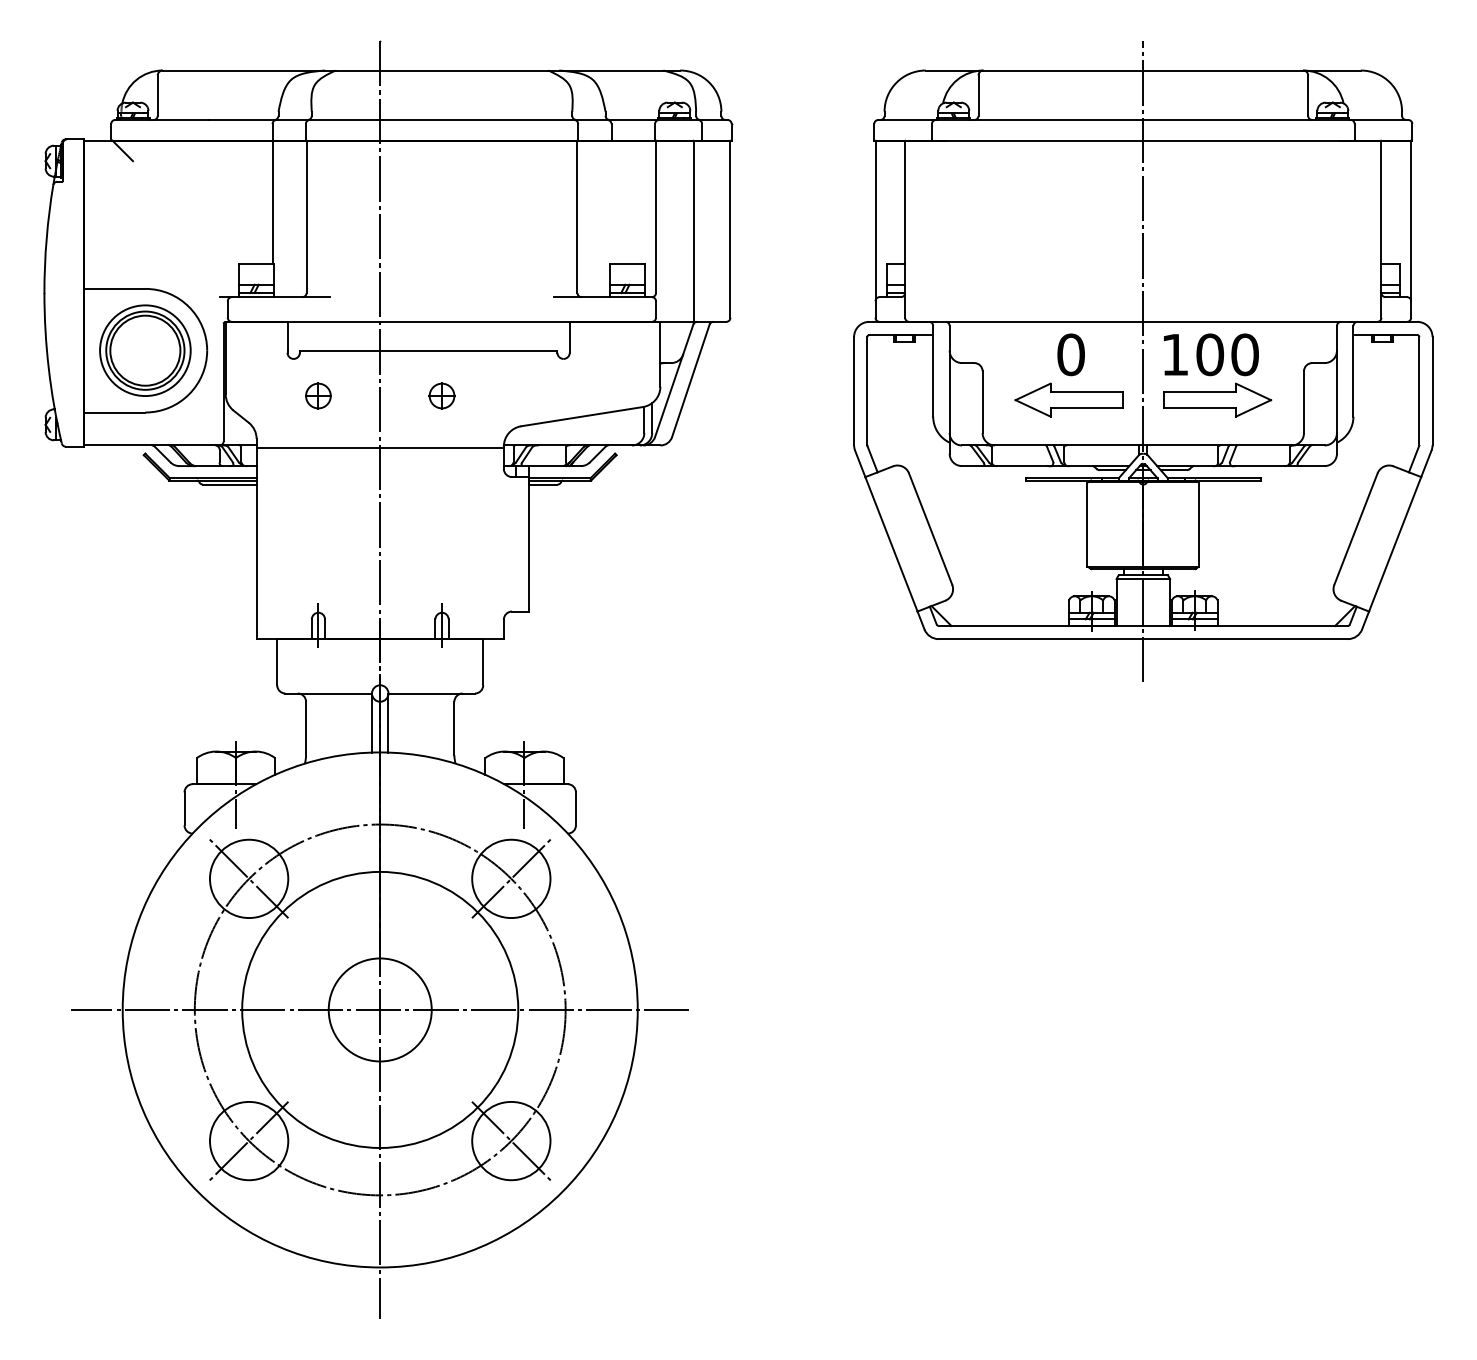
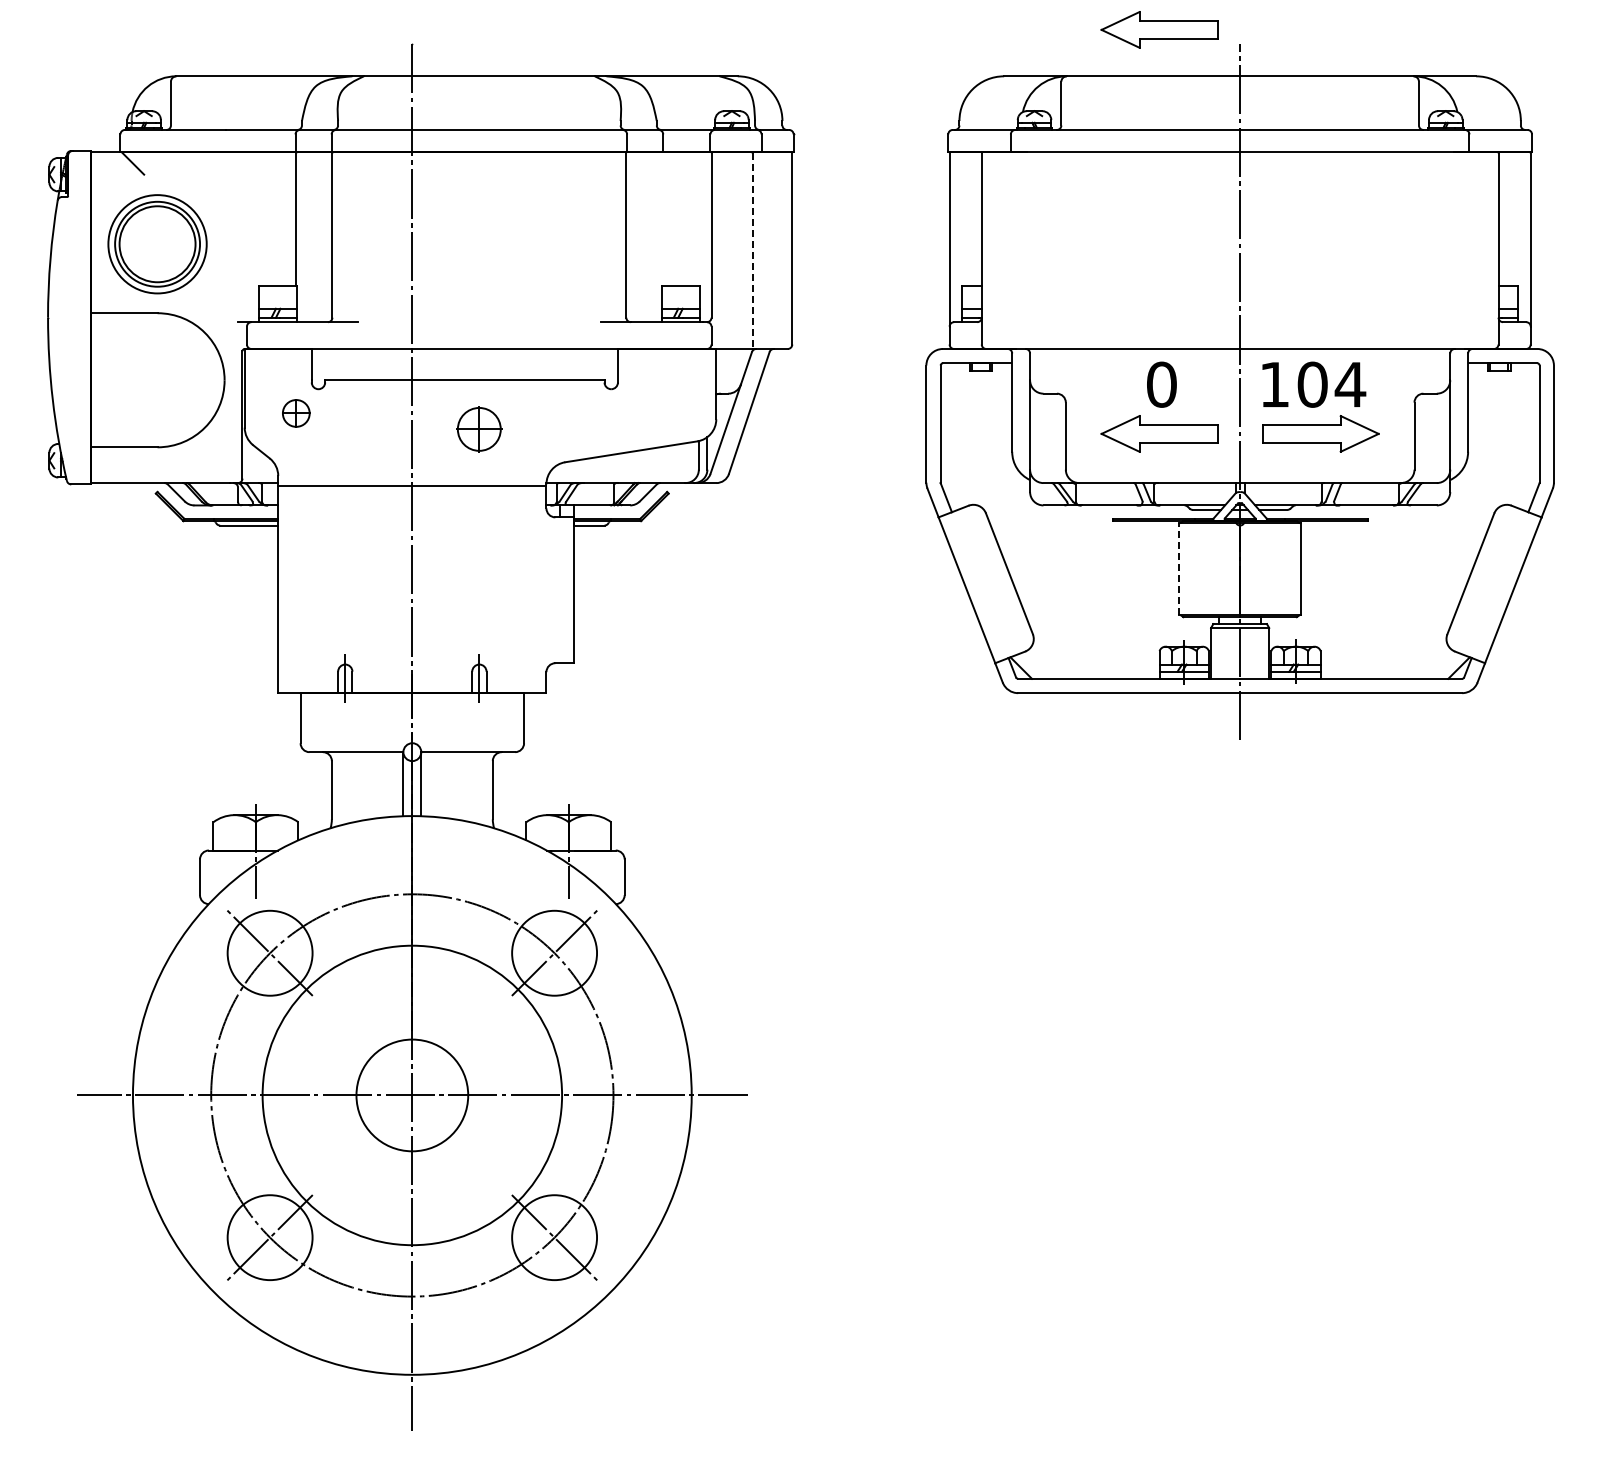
part: (1068, 27) -> (1159, 29), added
line: (693, 232) -> (752, 251), solid -> dashed
part: (145, 350) -> (157, 244), moved
text: (1245, 354) -> (1350, 384), 100 -> 104
part: (318, 396) -> (296, 413), moved
part: (442, 396) -> (479, 429), size x1.6
line: (1087, 524) -> (1179, 568), solid -> dashed

